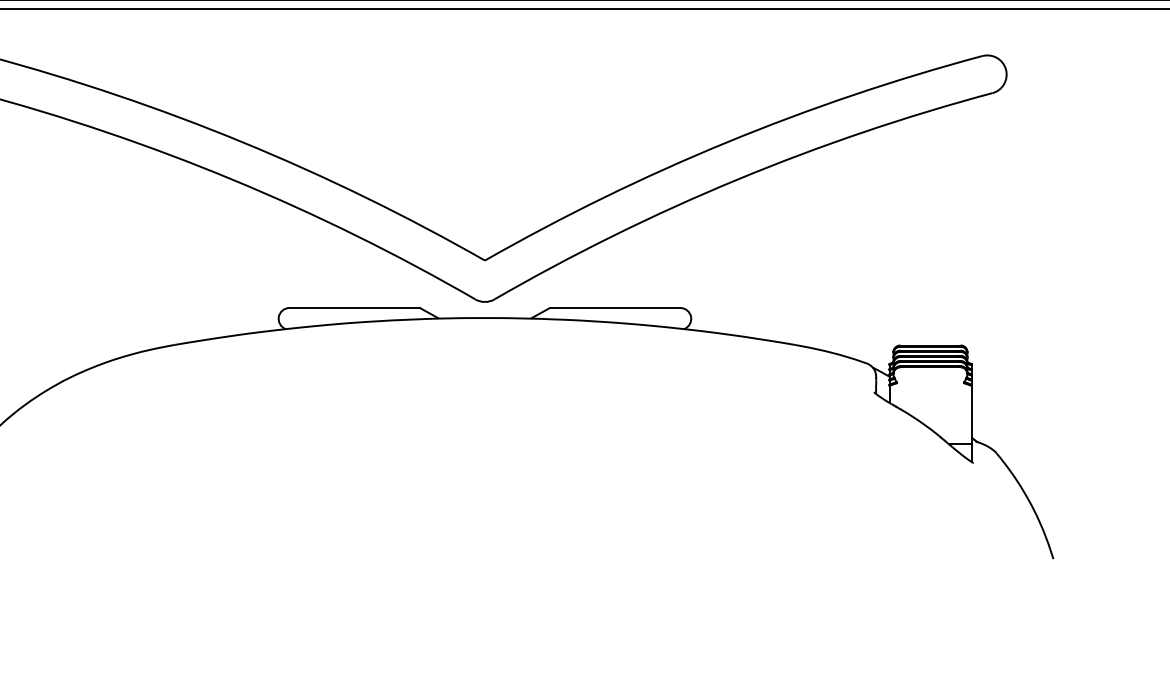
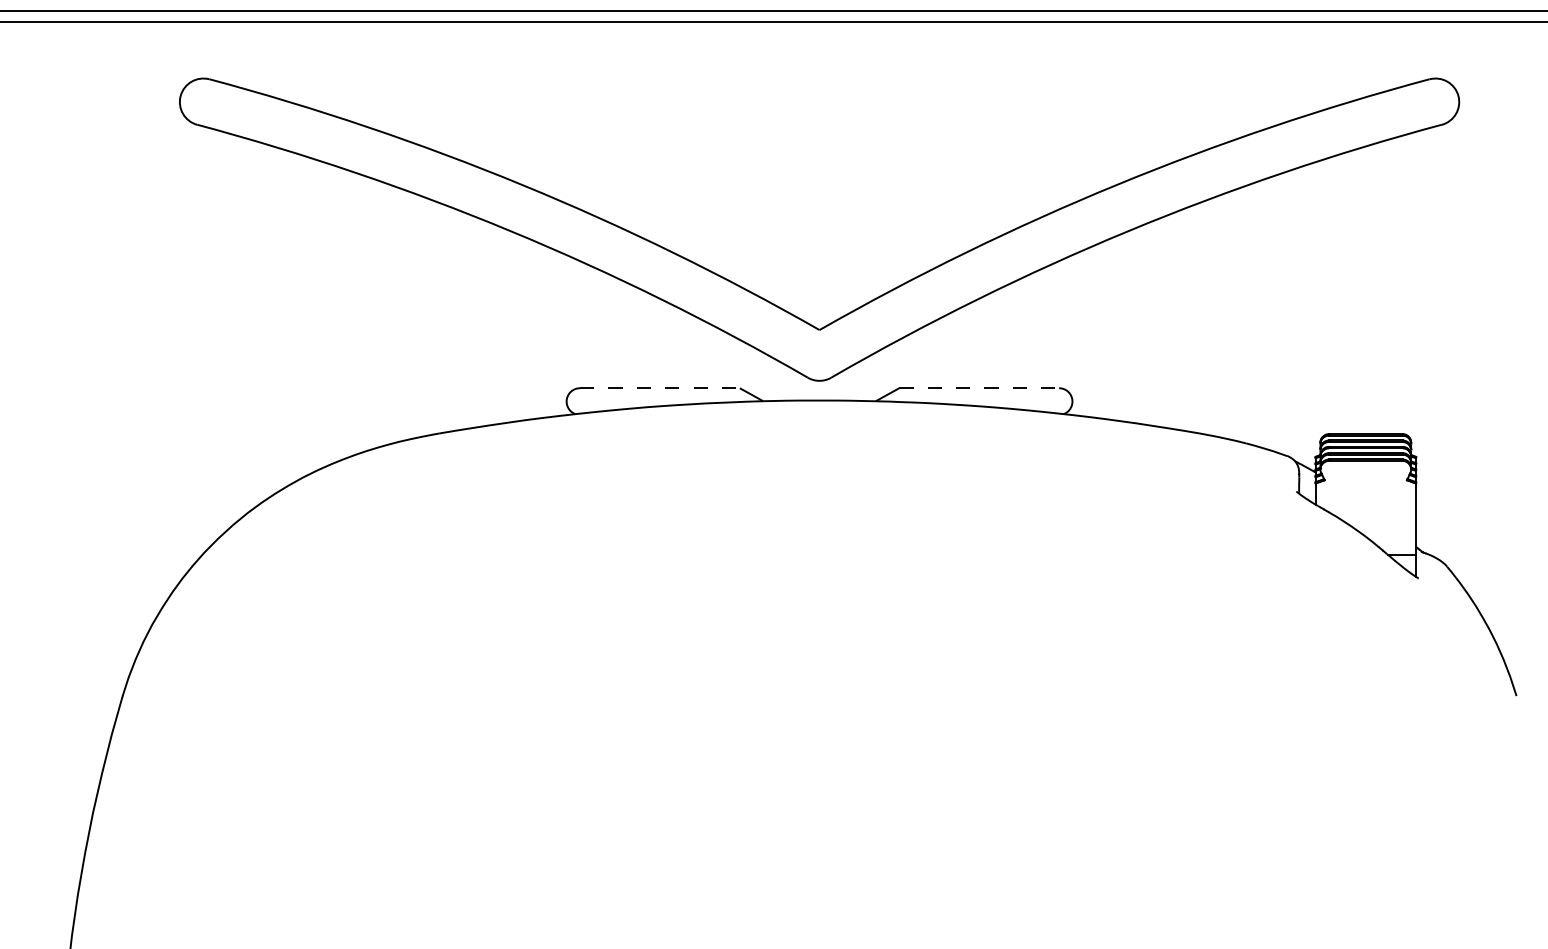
line: (354, 308) -> (659, 388), solid -> dashed
line: (615, 308) -> (979, 388), solid -> dashed

